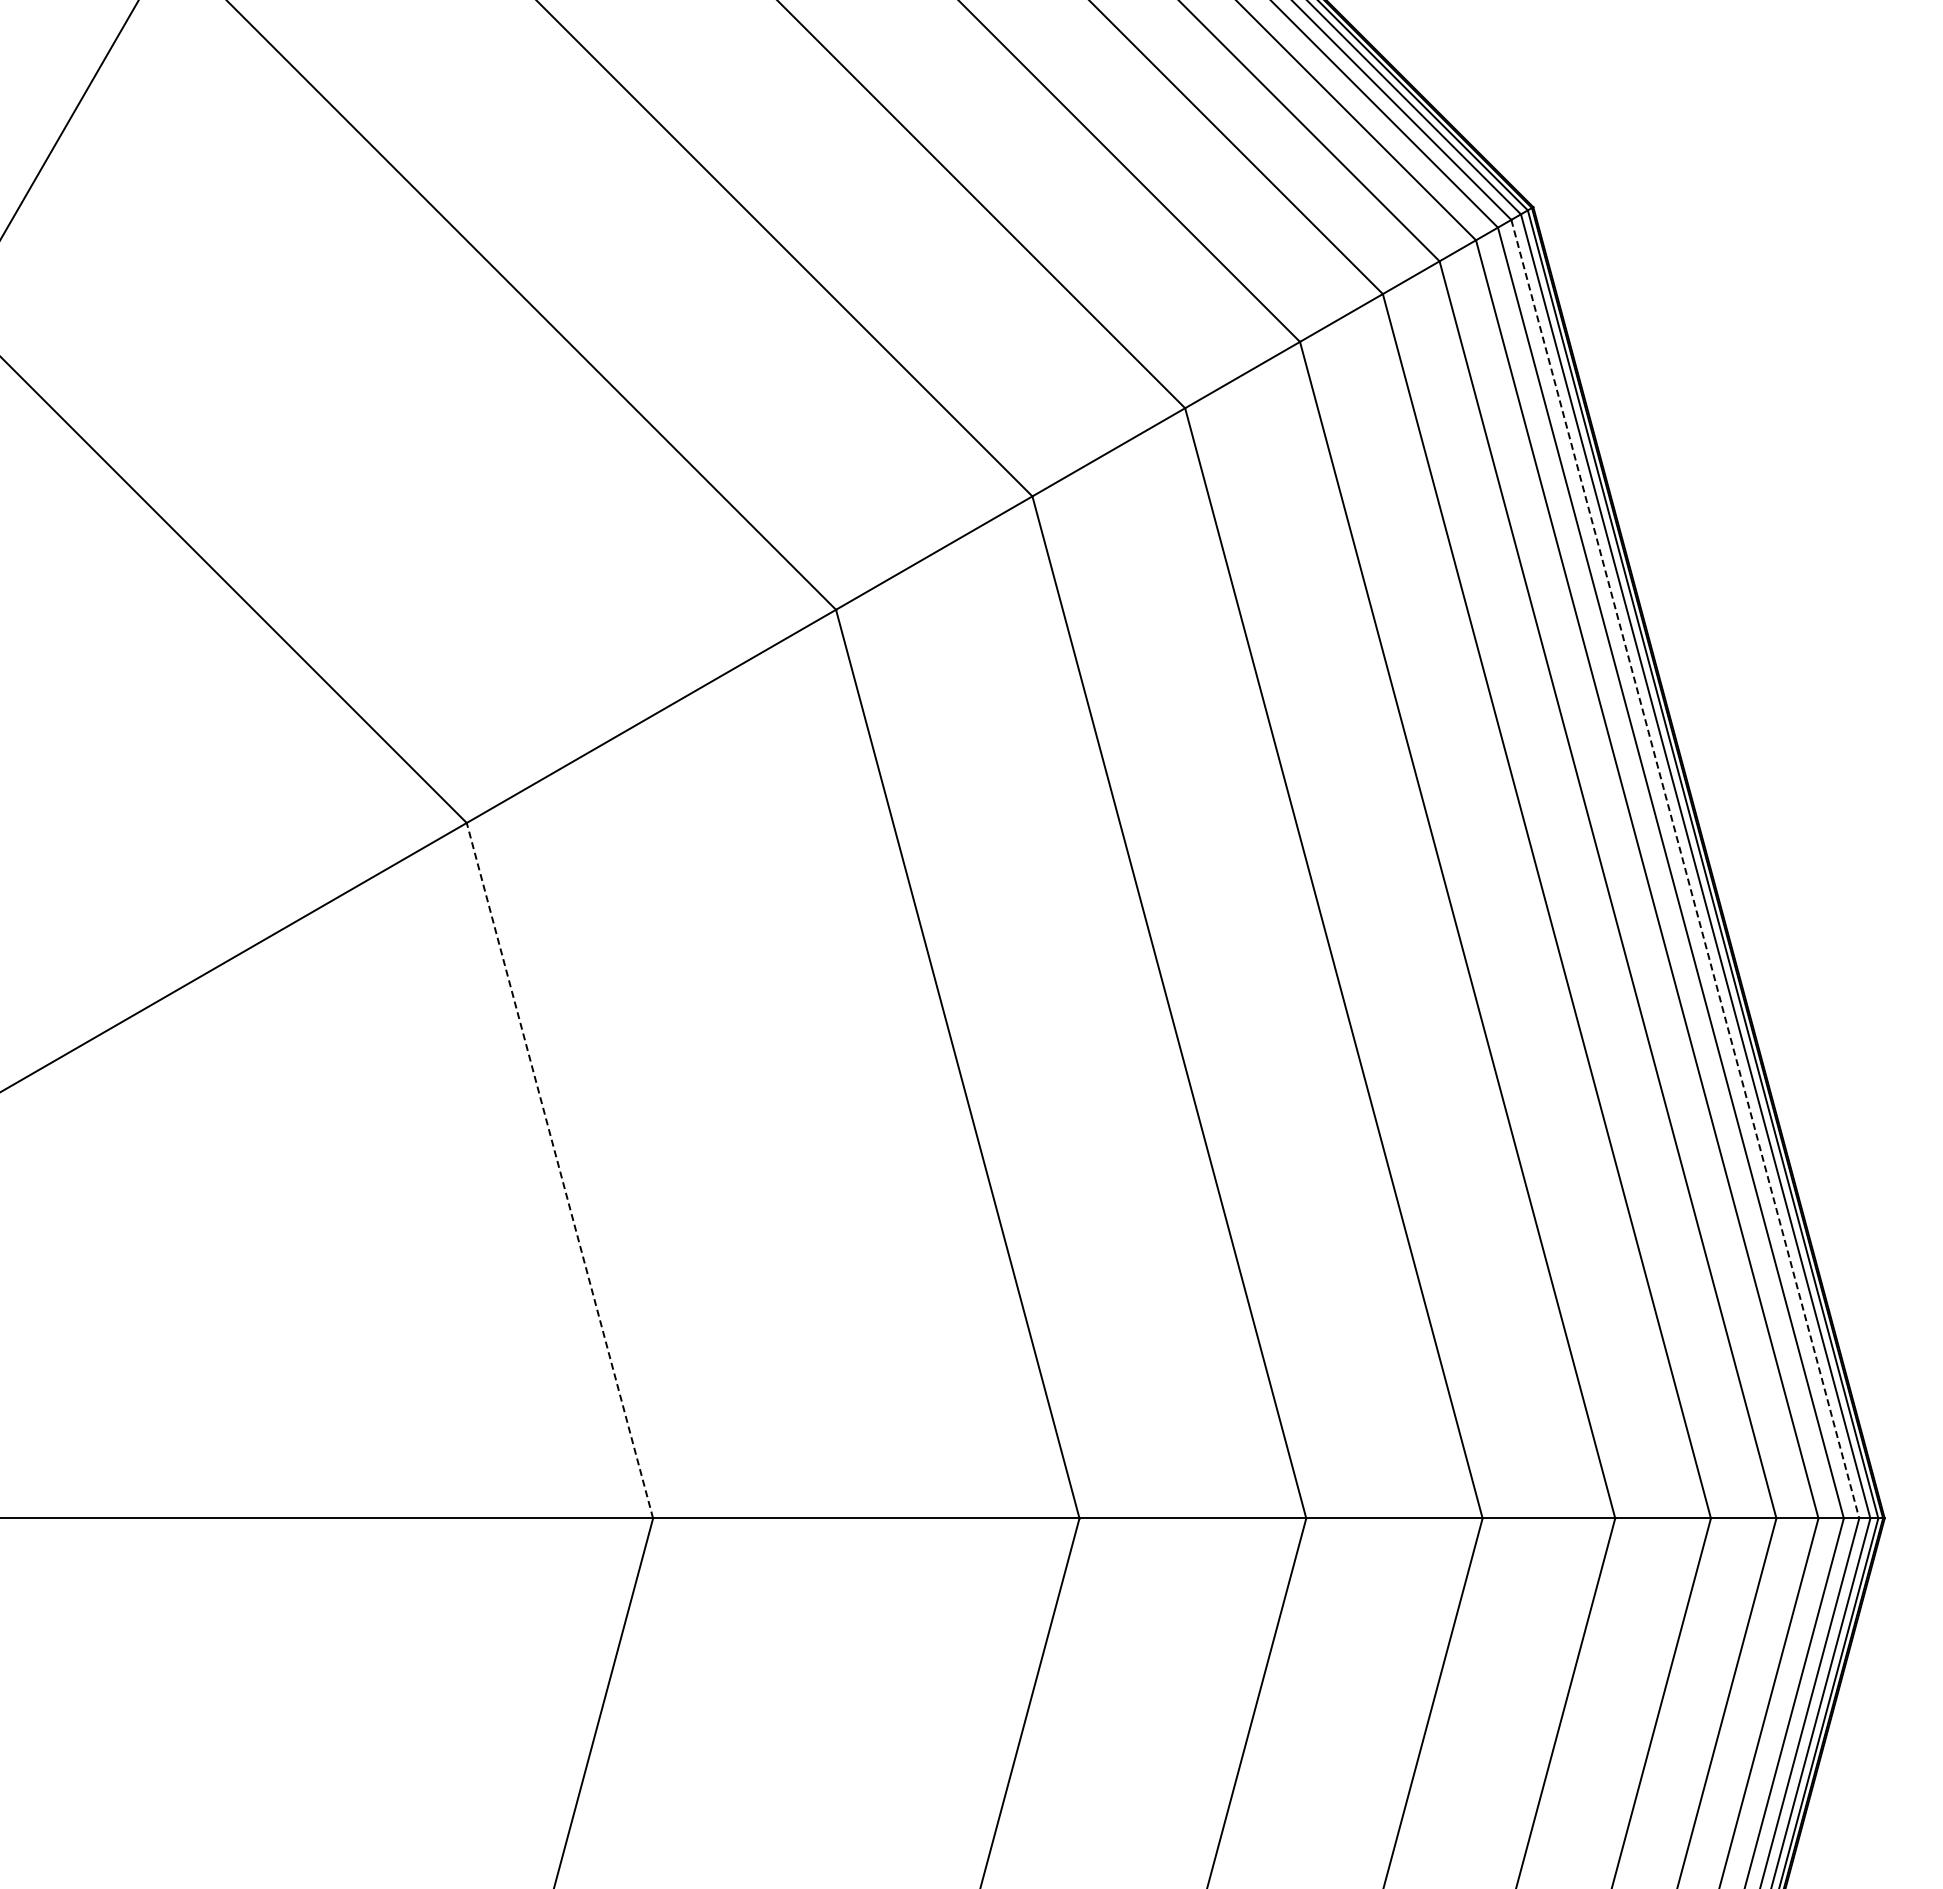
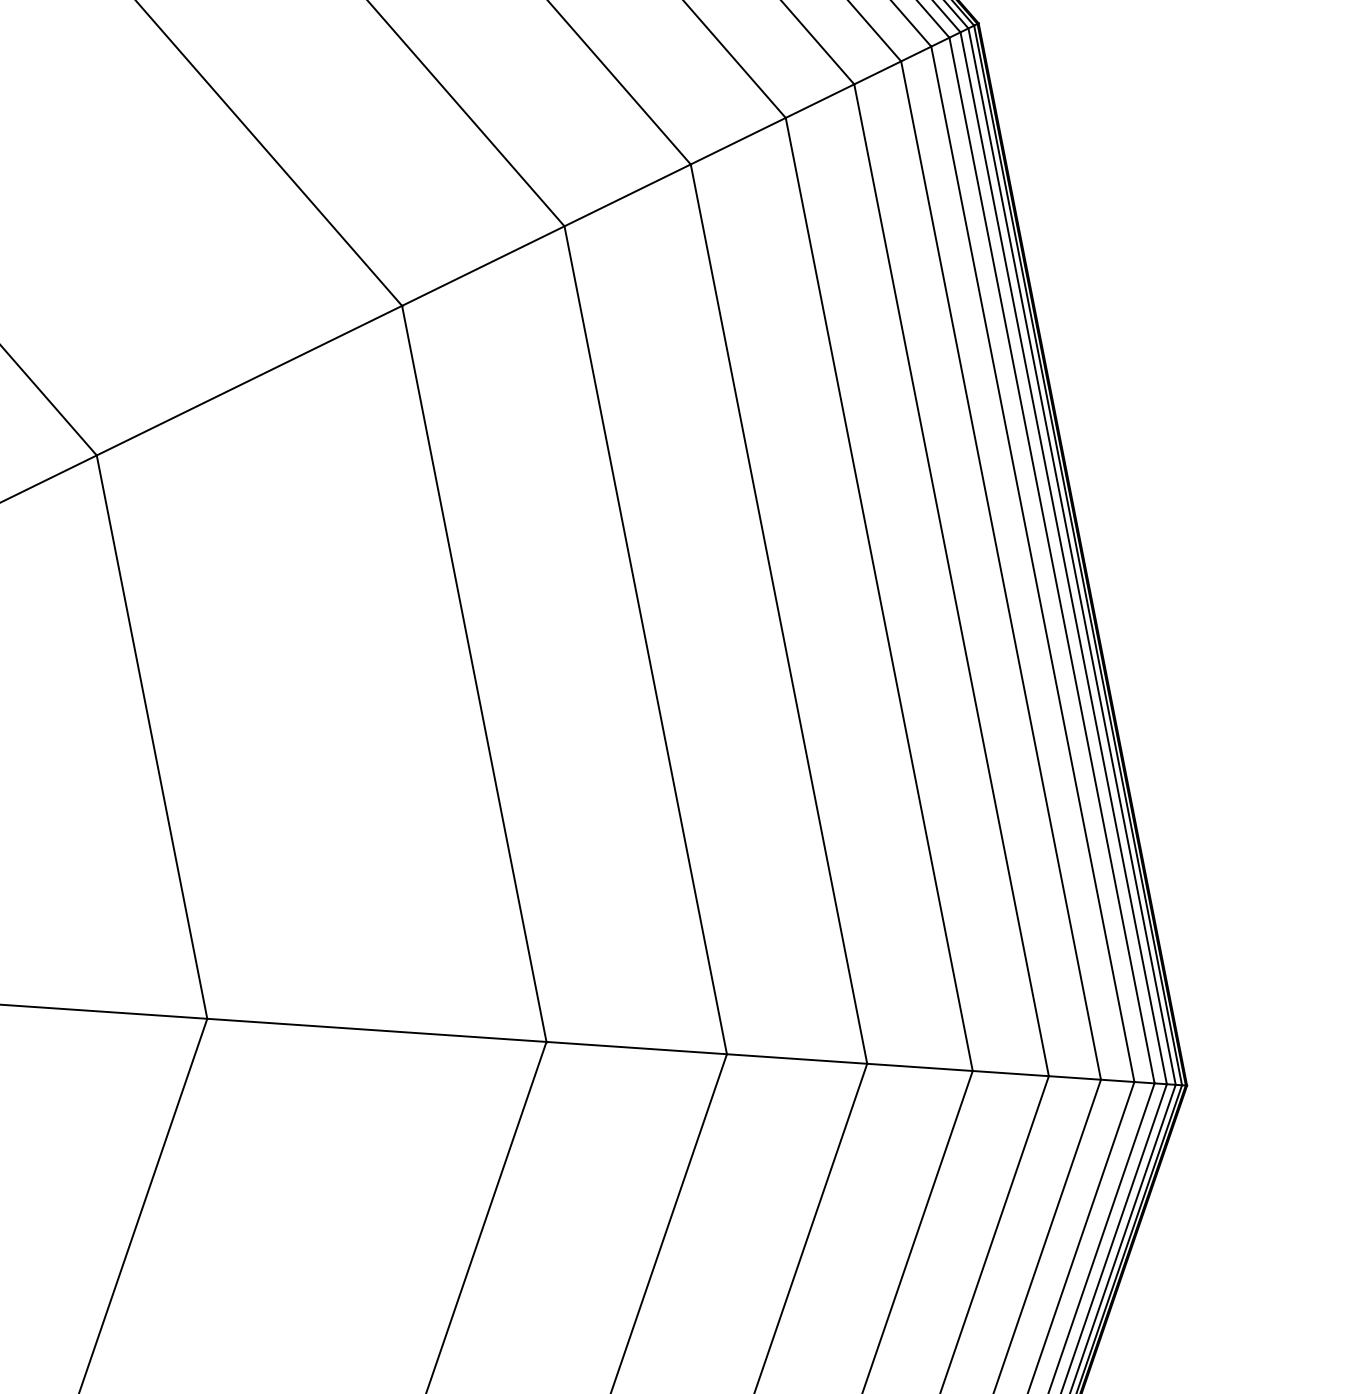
line: (1685, 869) -> (1063, 558), dashed -> solid
line: (559, 1170) -> (151, 736), dashed -> solid

